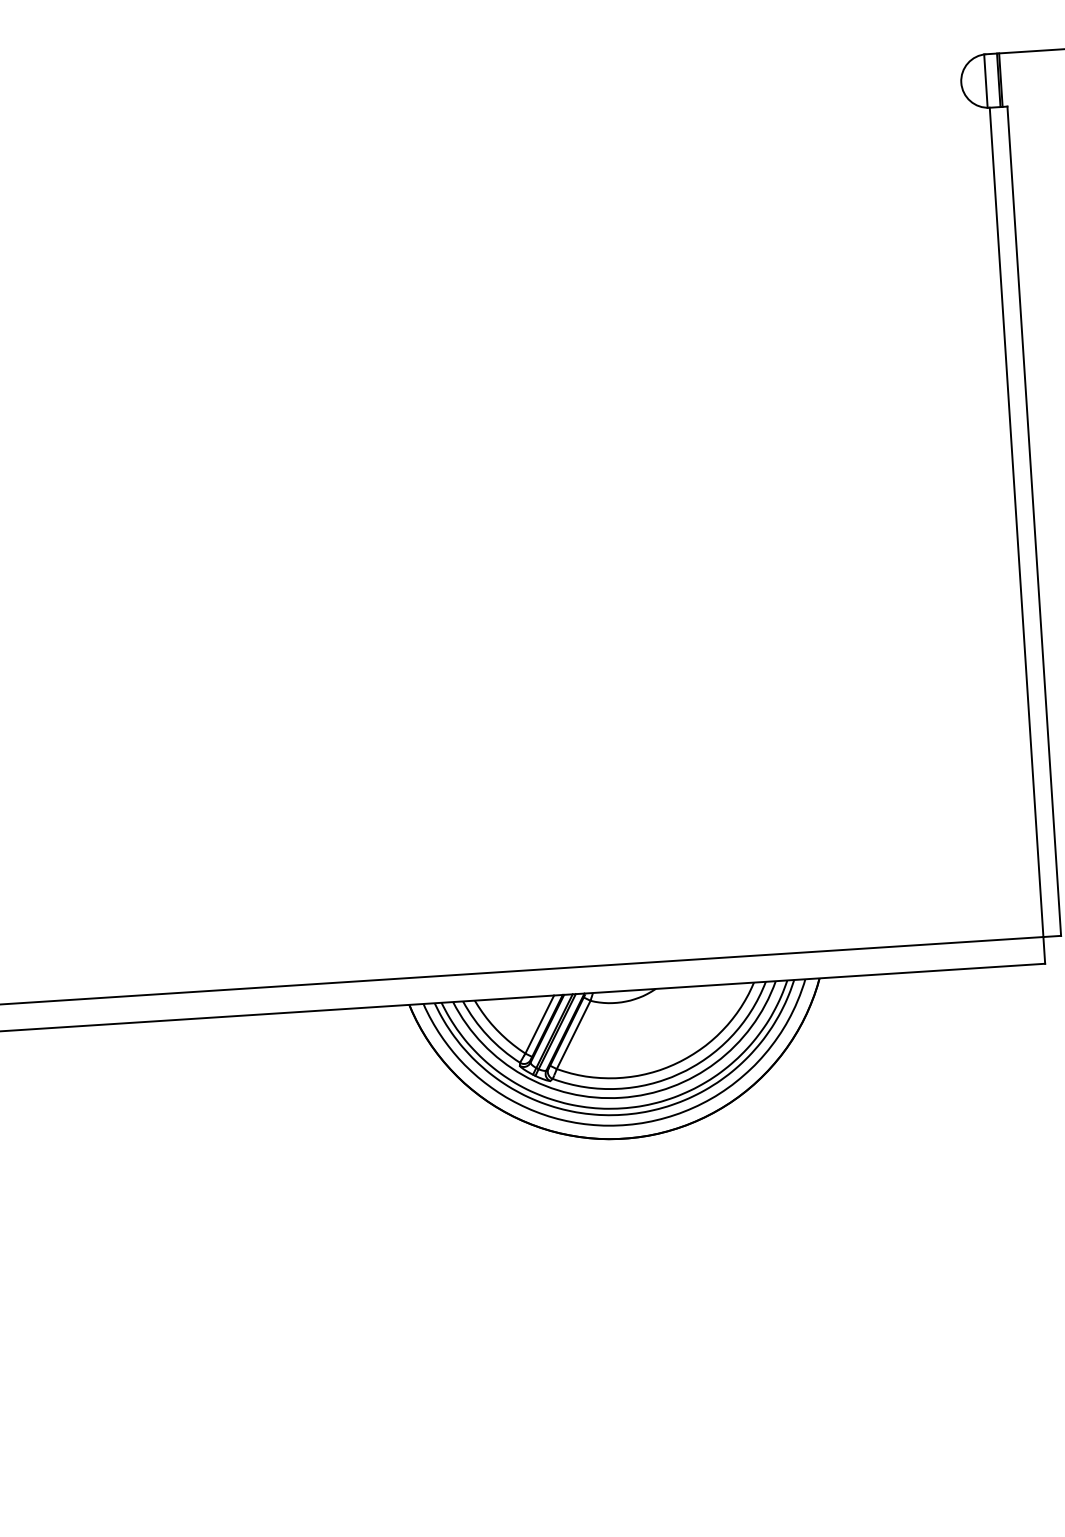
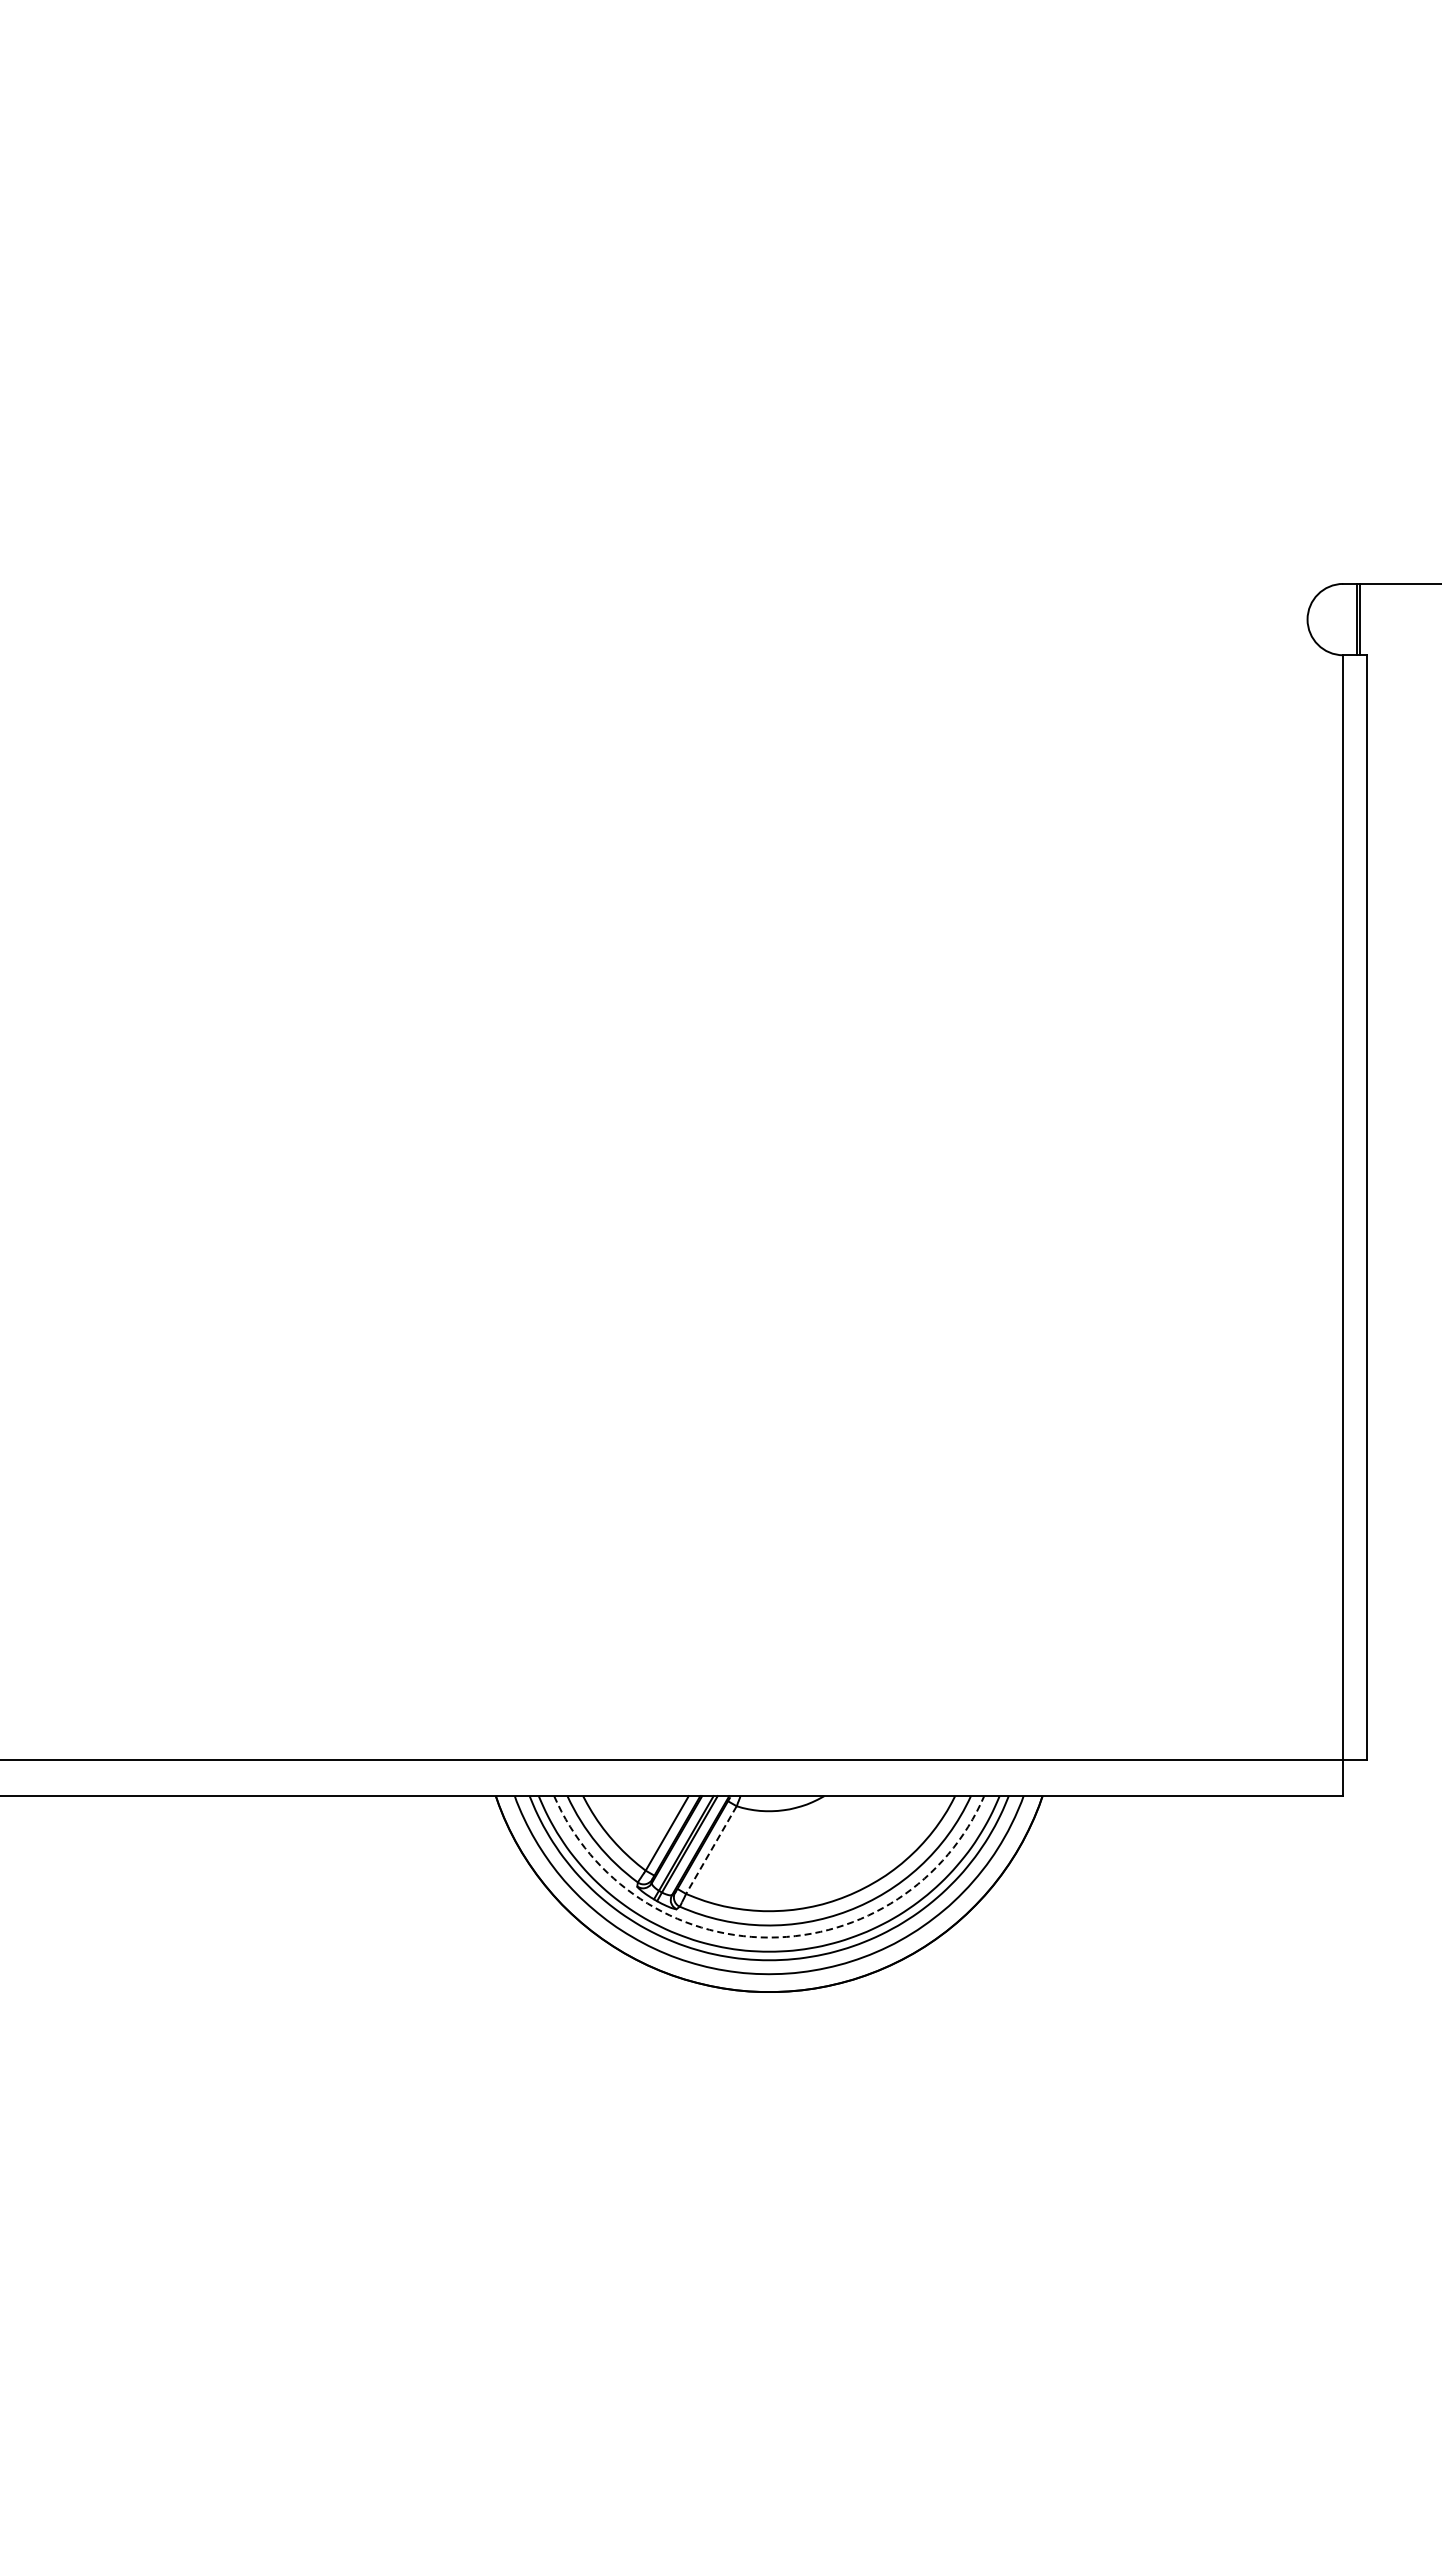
line: (986, 81) -> (1340, 619), removed
line: (573, 1035) -> (711, 1850), solid -> dashed
arc: (621, 1097) -> (769, 1937), solid -> dashed

